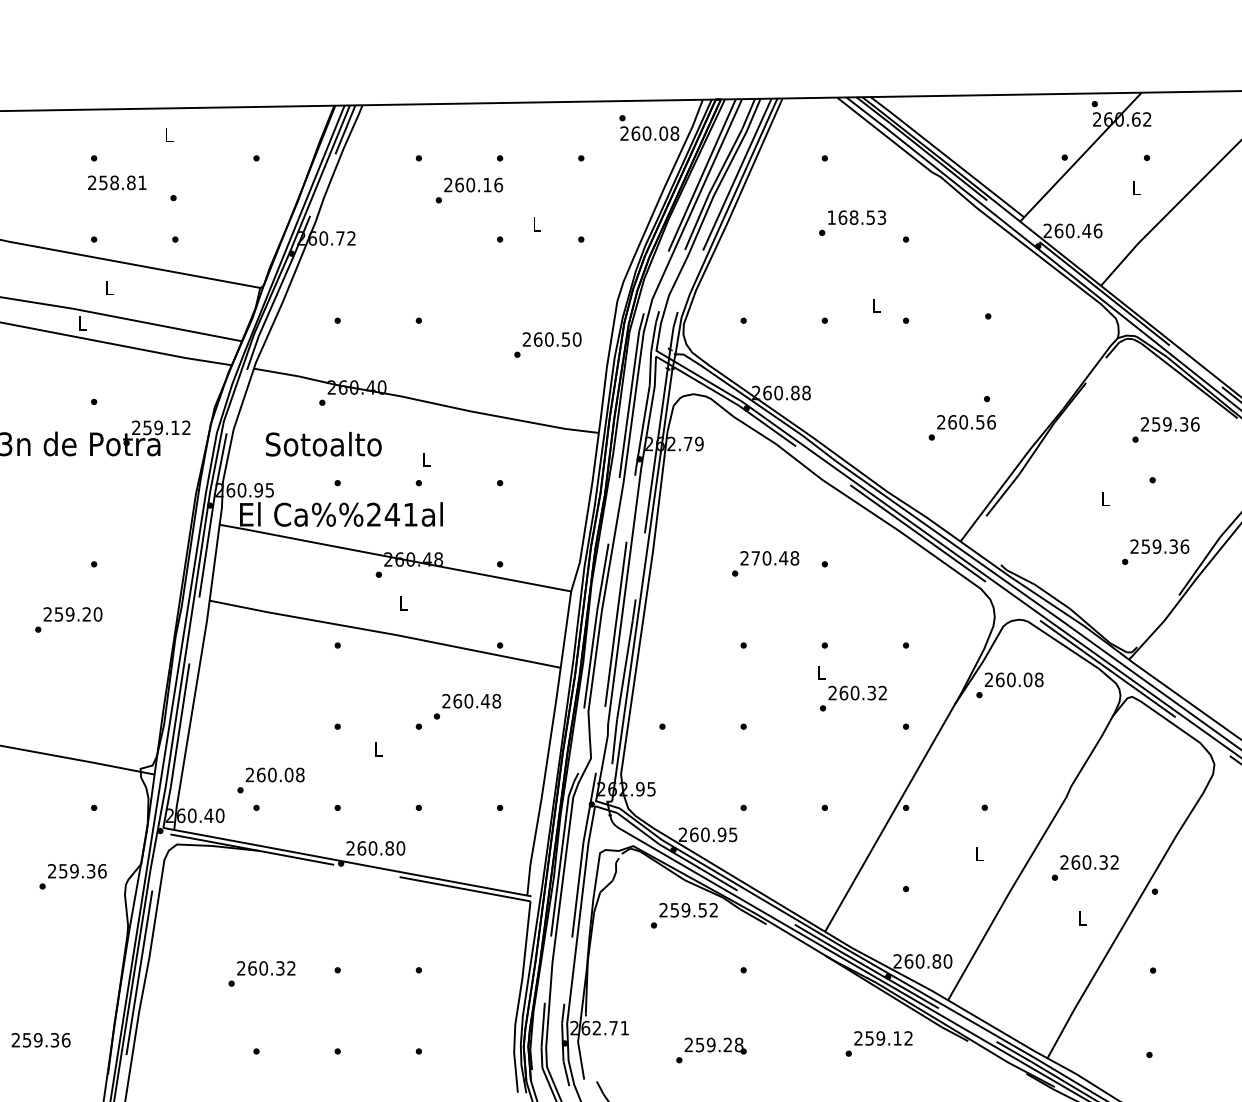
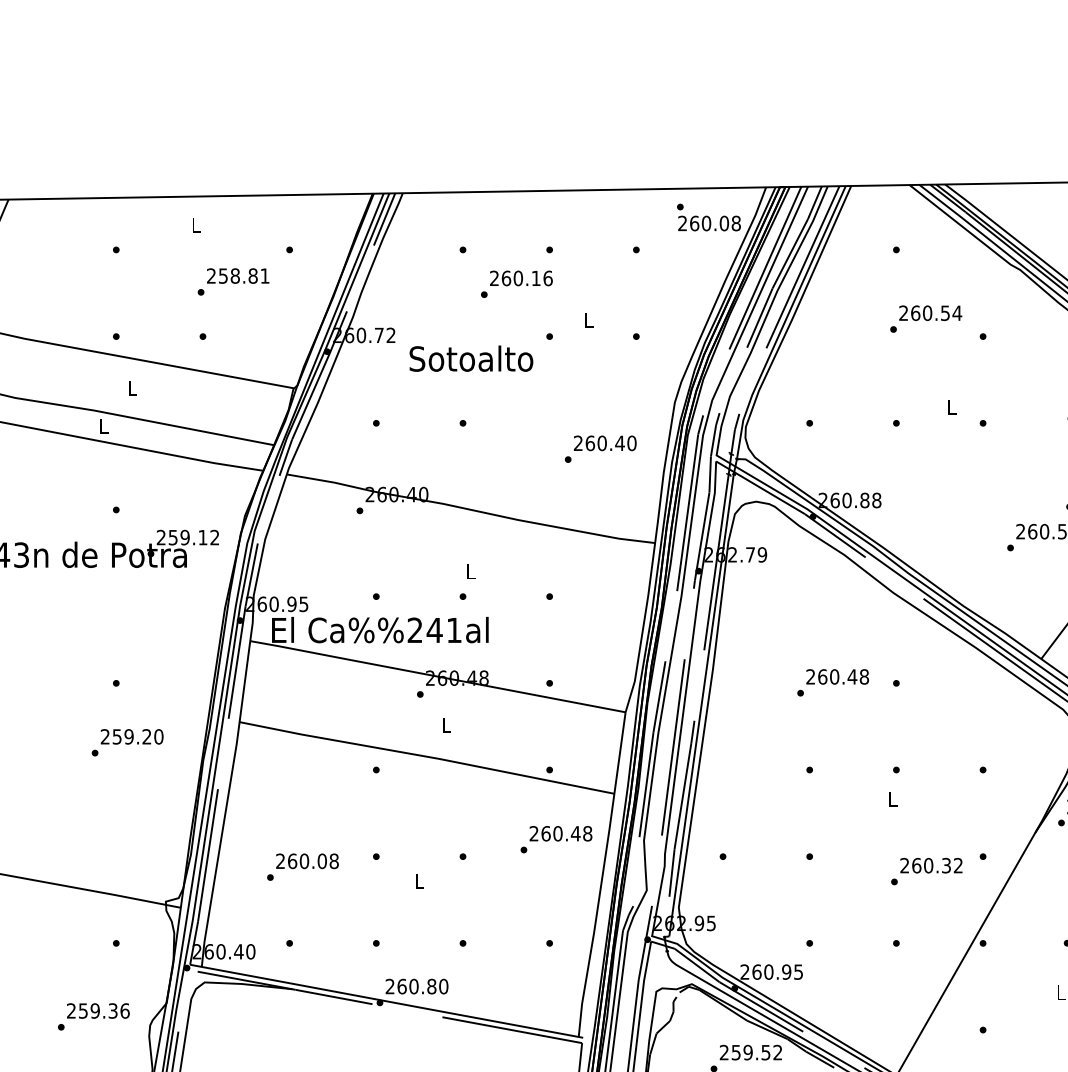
text: (117, 182) -> (238, 275), moved
text: (856, 217) -> (930, 313), 168.53 -> 260.54
text: (565, 339) -> (619, 443), 260.50 -> 260.40
text: (323, 444) -> (471, 358), moved
text: (755, 558) -> (822, 677), 270.48 -> 260.48
text: (68, 619) -> (127, 742), moved
text: (853, 698) -> (926, 871), moved
text: (467, 706) -> (556, 839), moved
text: (270, 780) -> (302, 867), moved

